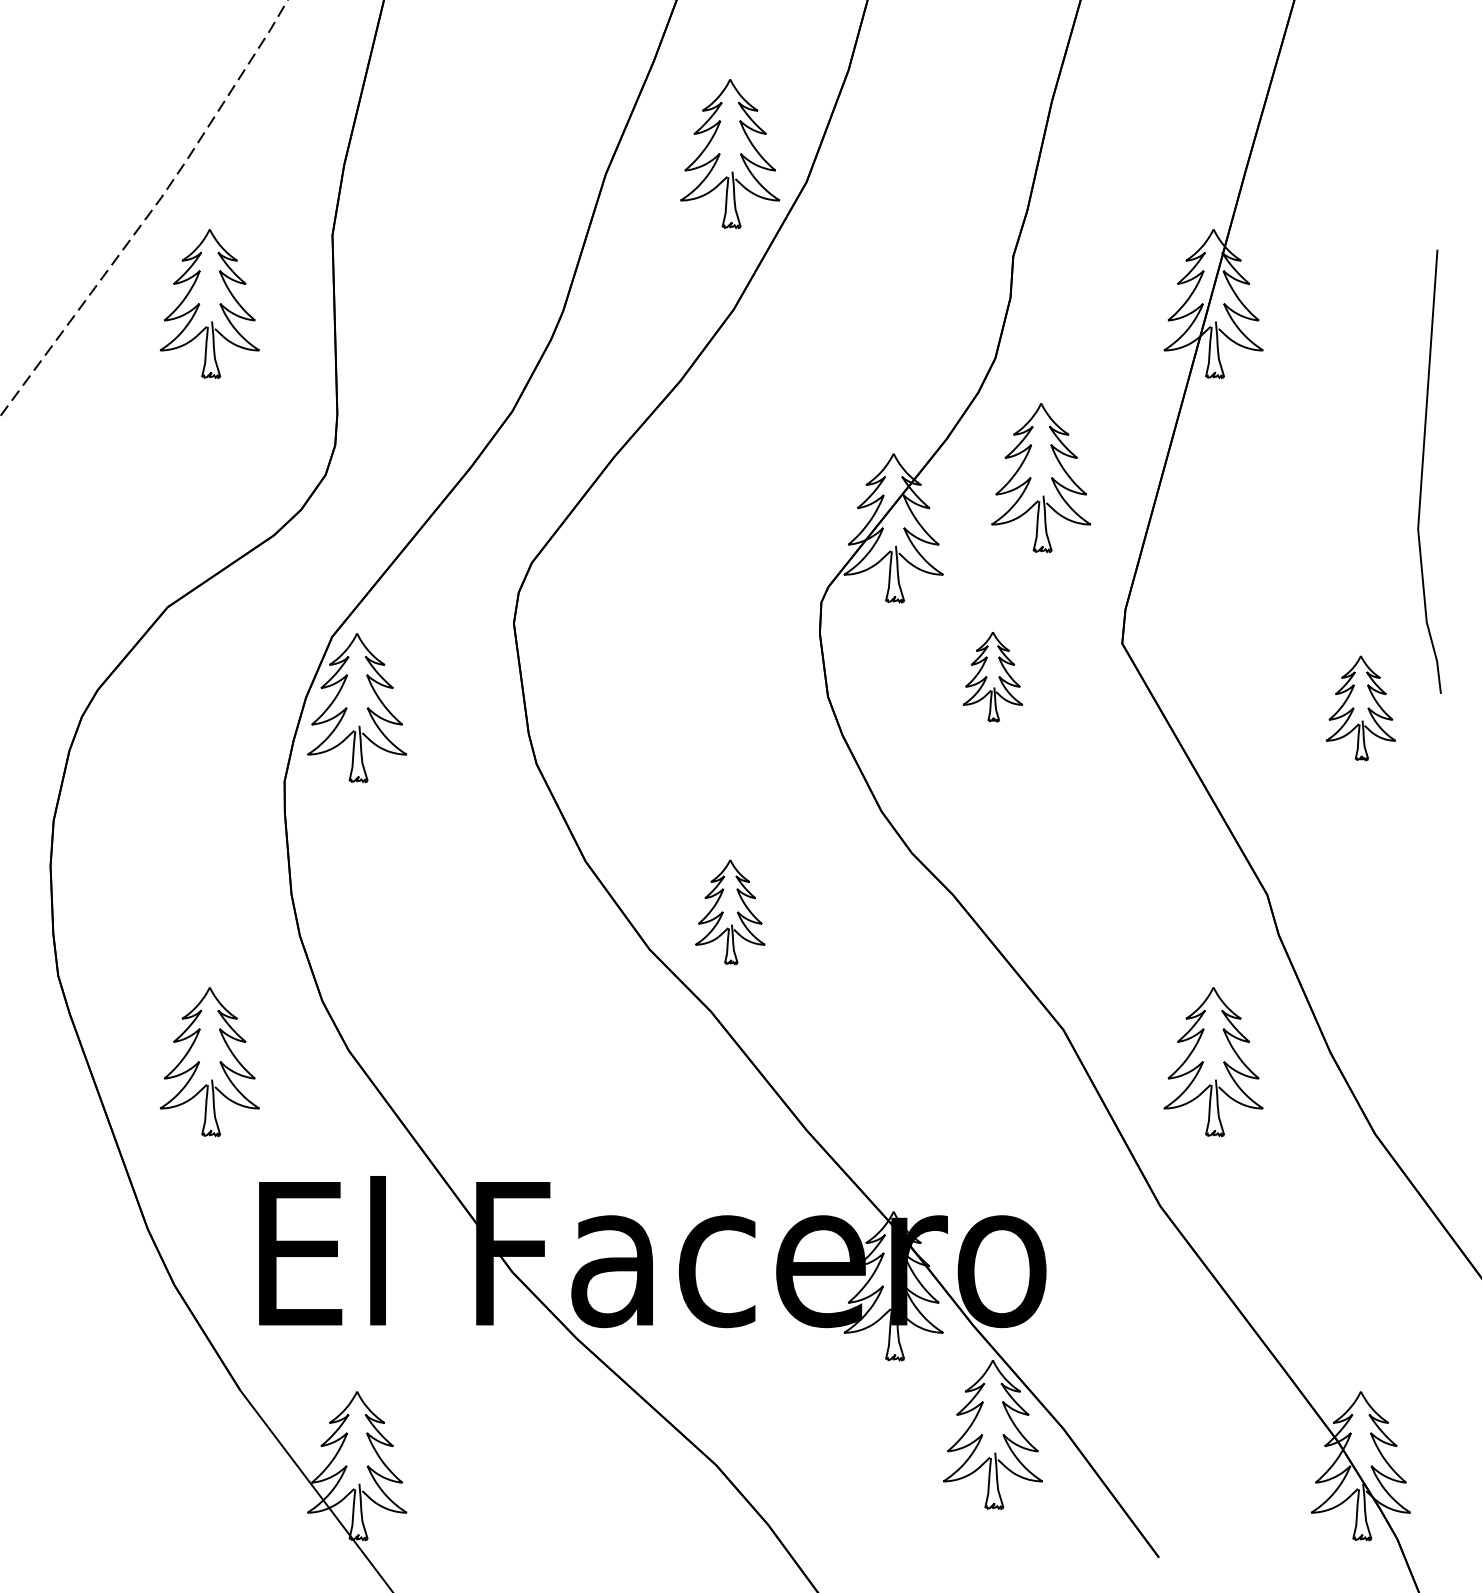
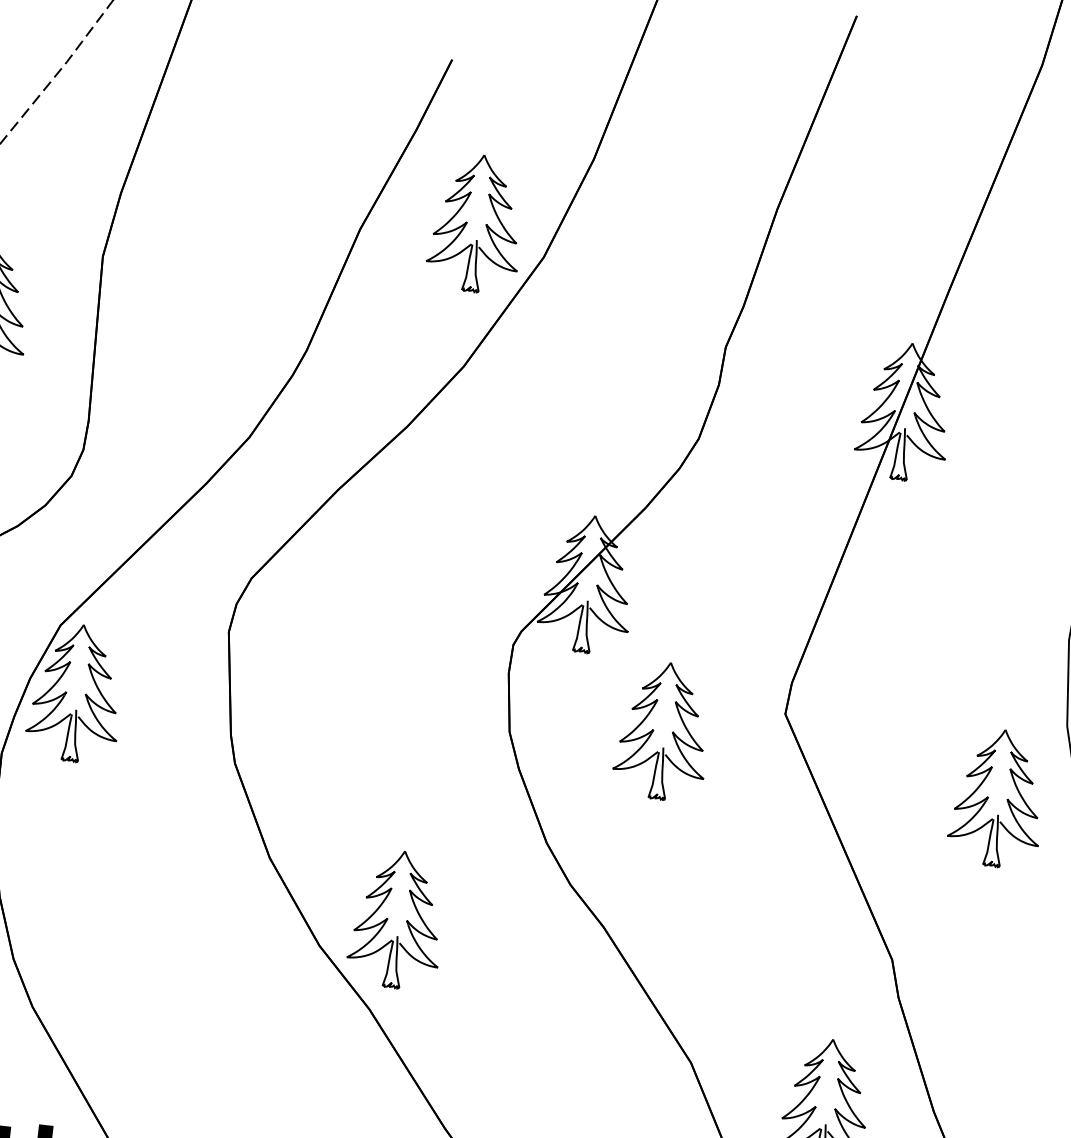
part: (1041, 478) -> (728, 554), removed
part: (992, 676) -> (662, 730), size x1.67
part: (1360, 708) -> (997, 798), size x1.43
part: (730, 912) -> (397, 920), size x1.43

